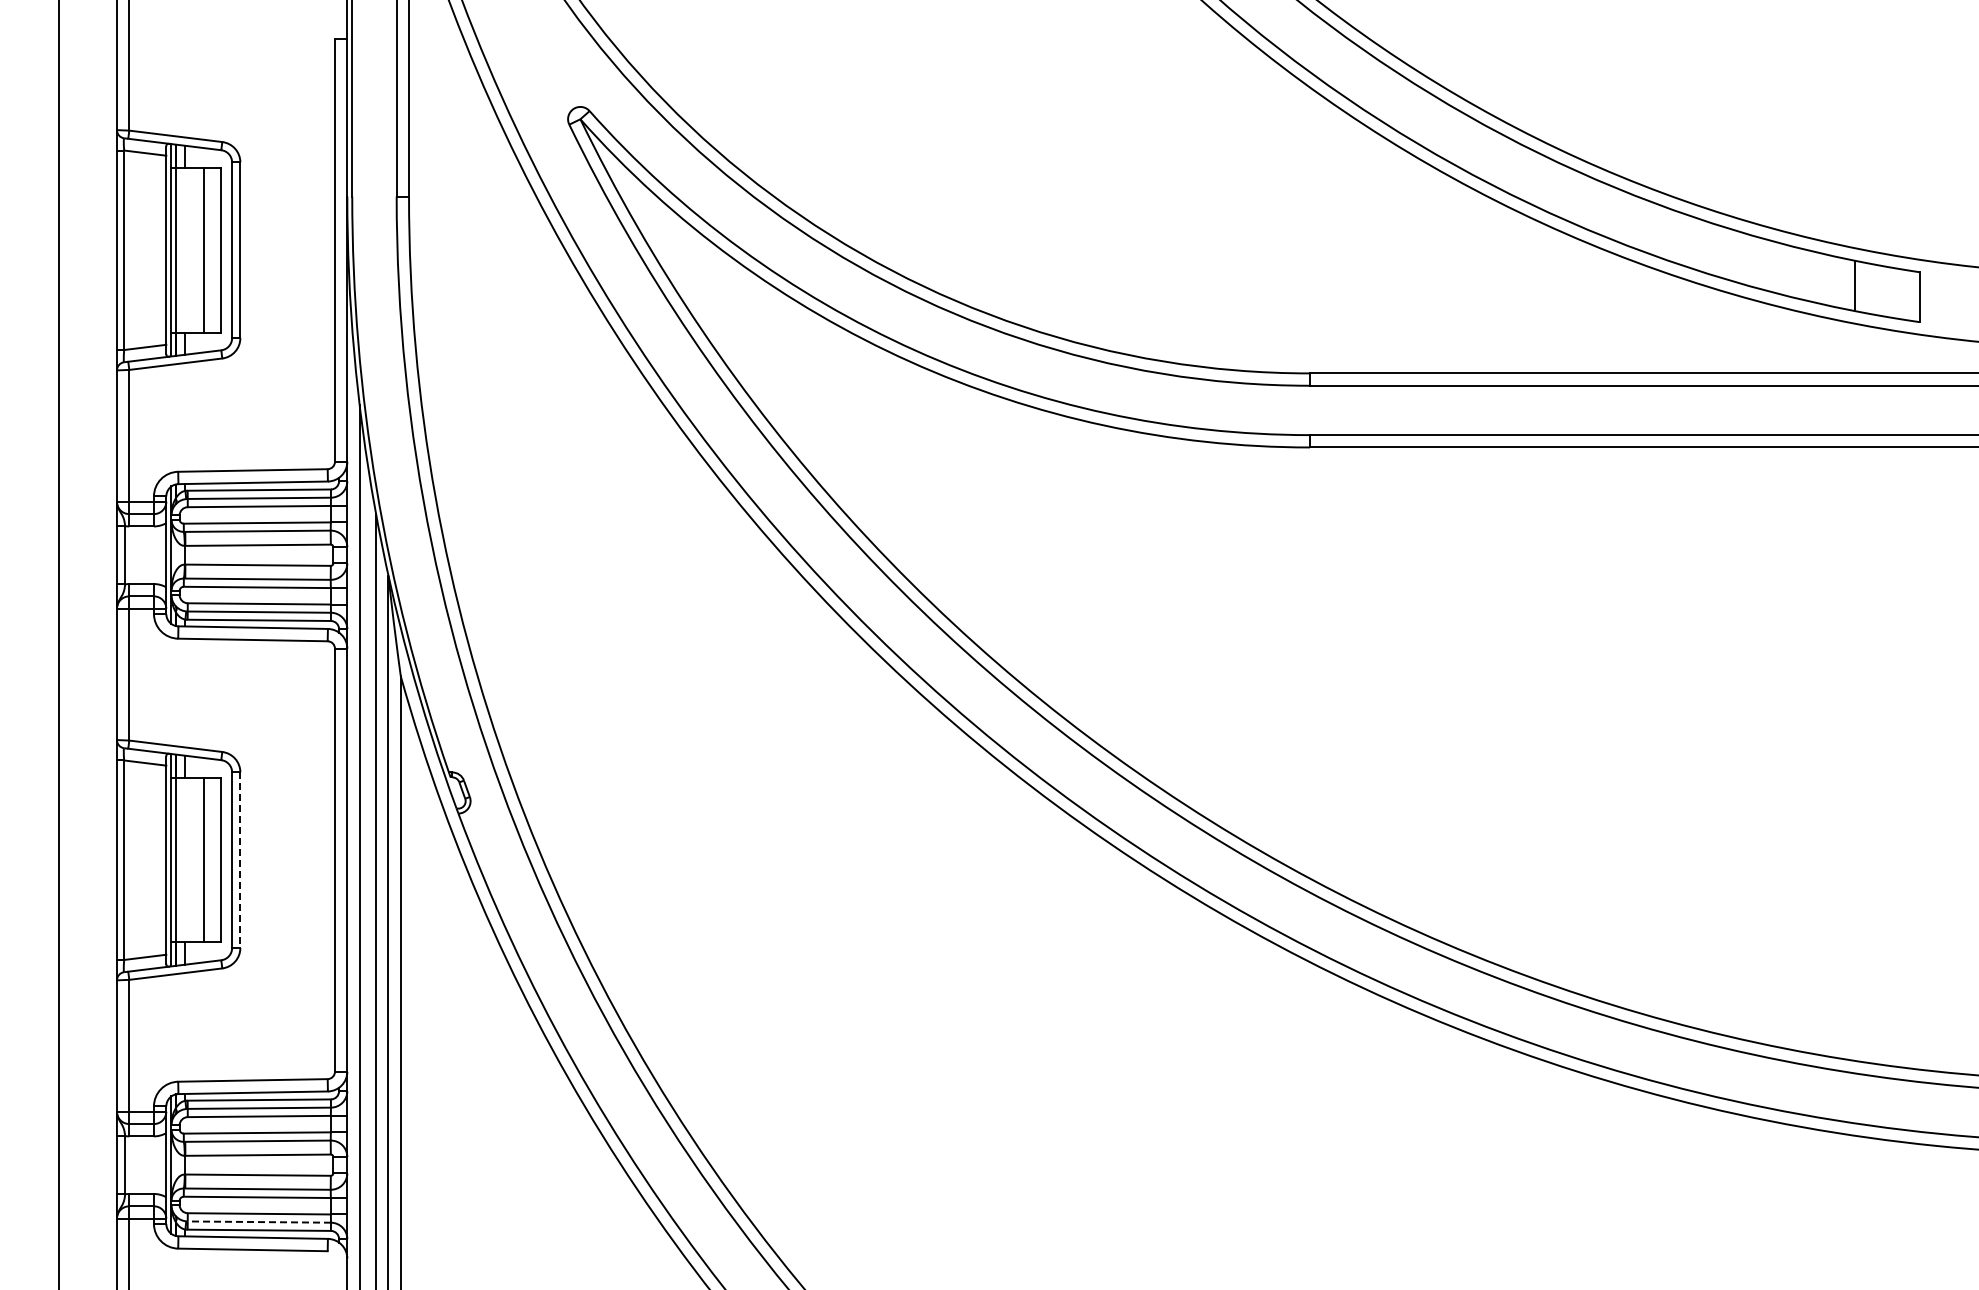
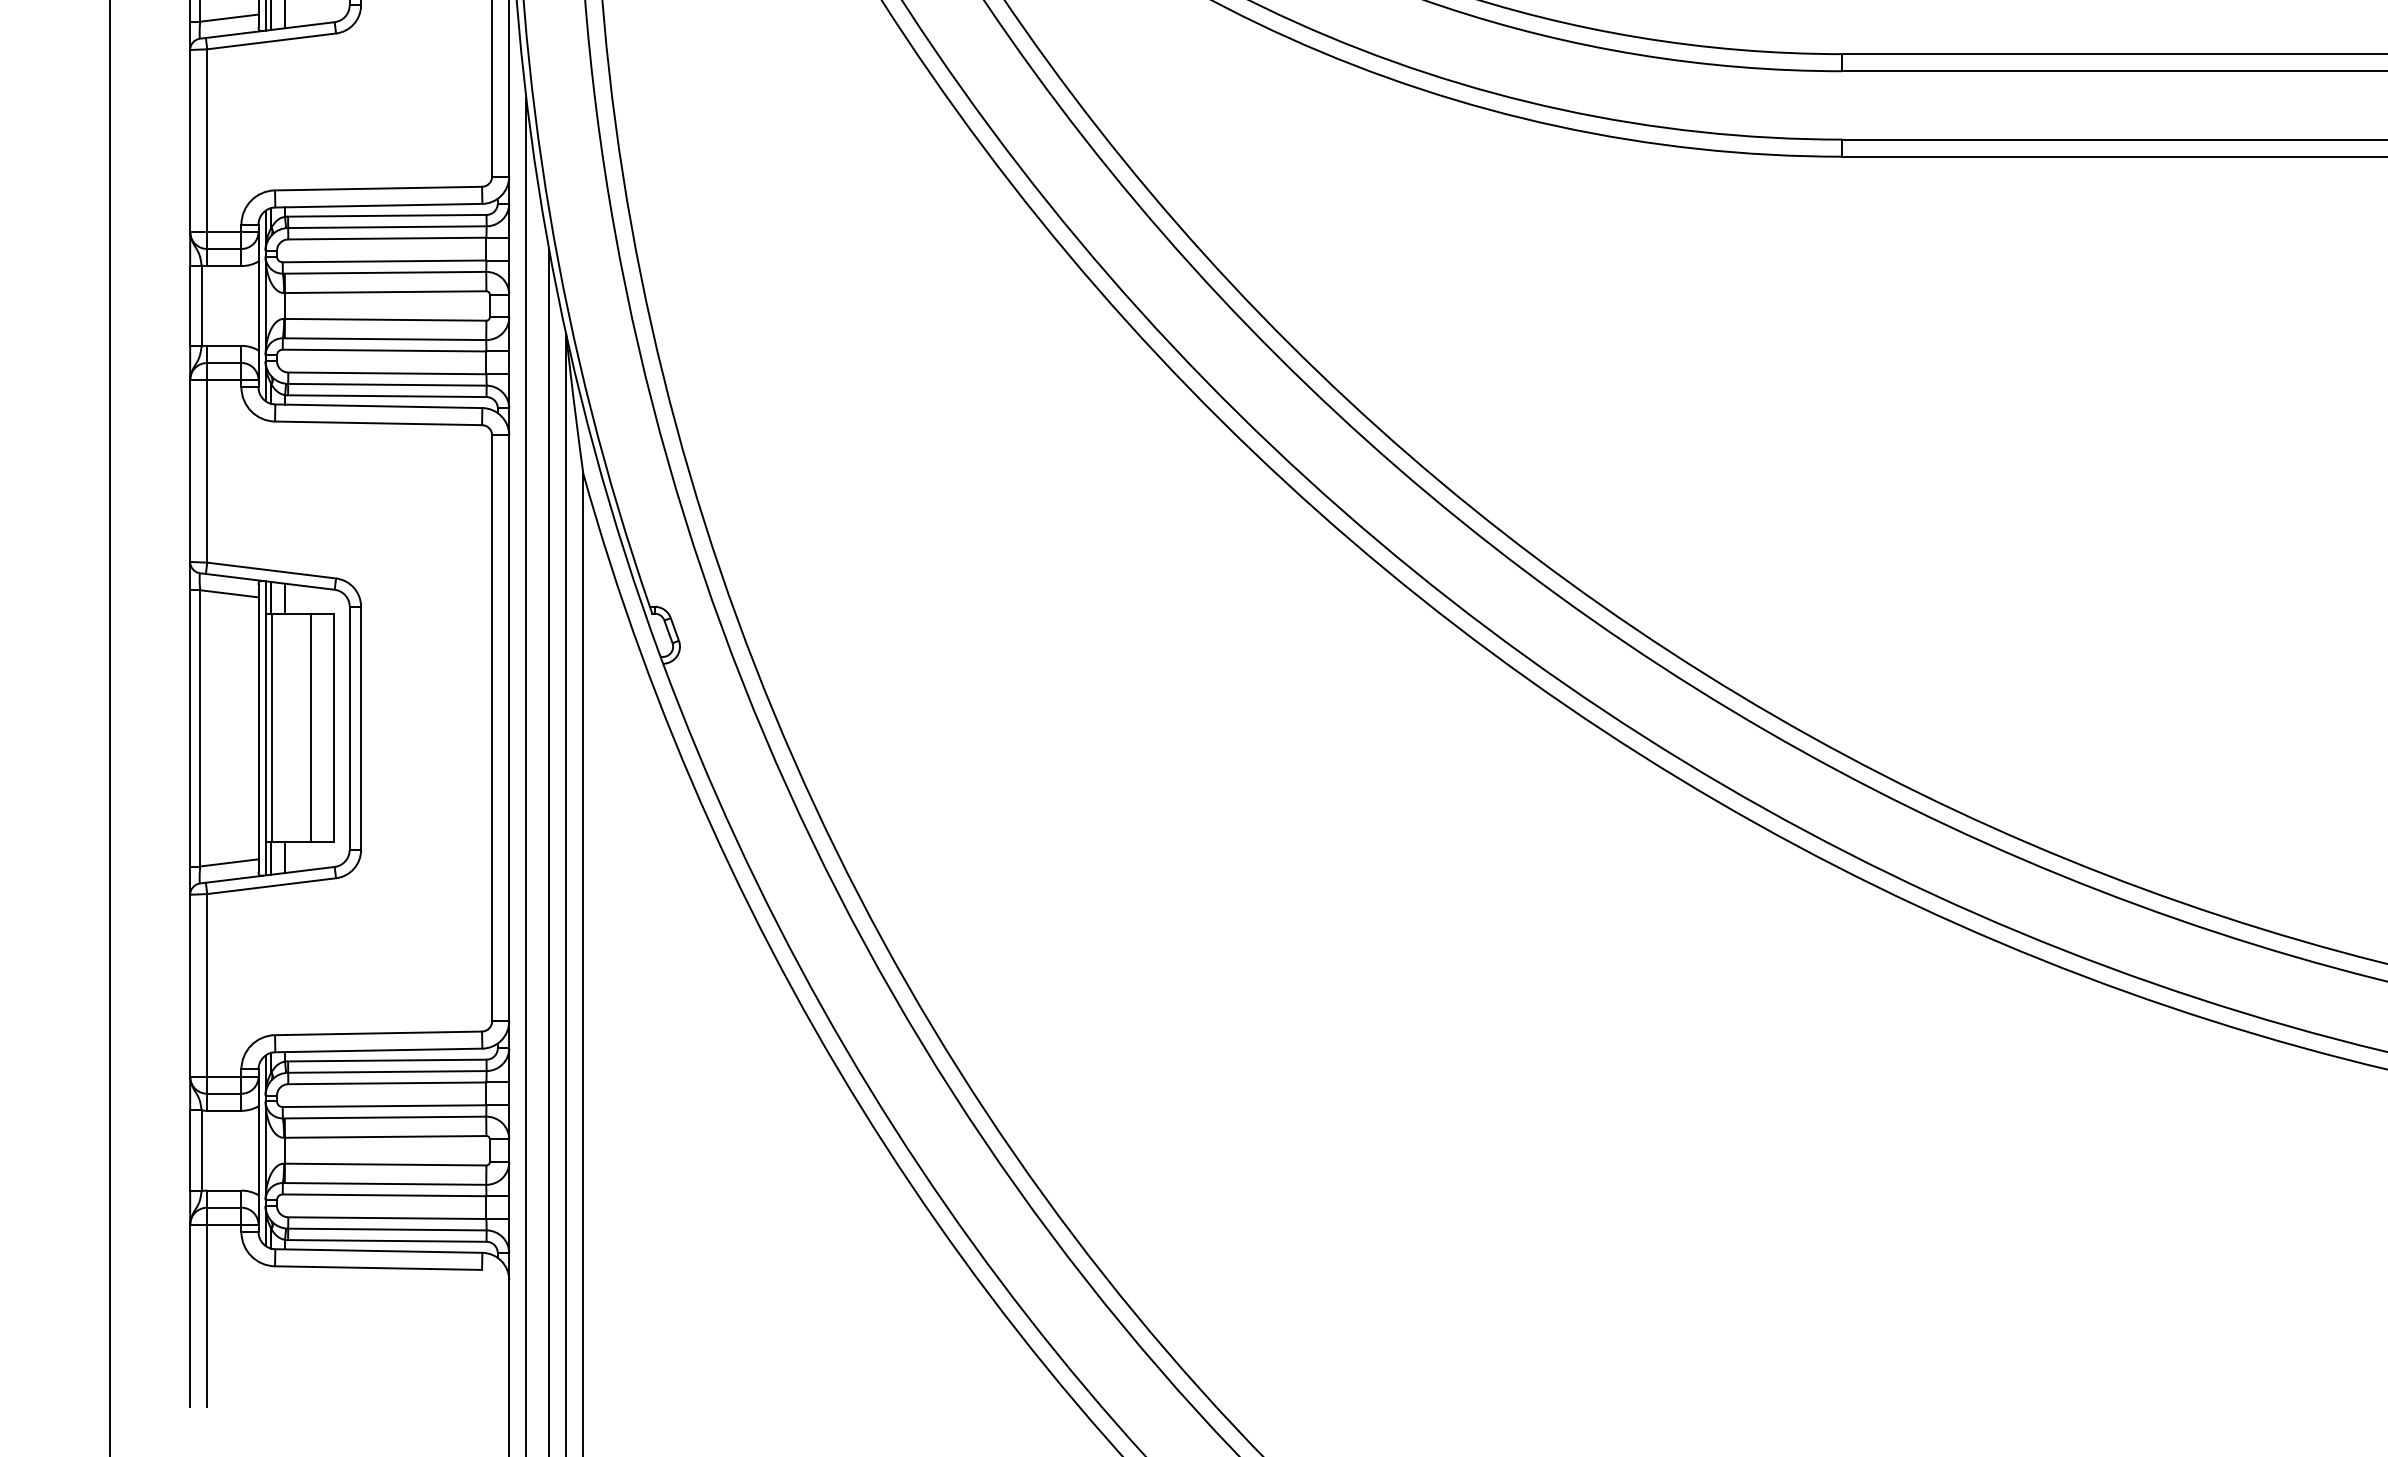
line: (240, 860) -> (361, 728), dashed -> solid
line: (259, 1222) -> (387, 1230), dashed -> solid

